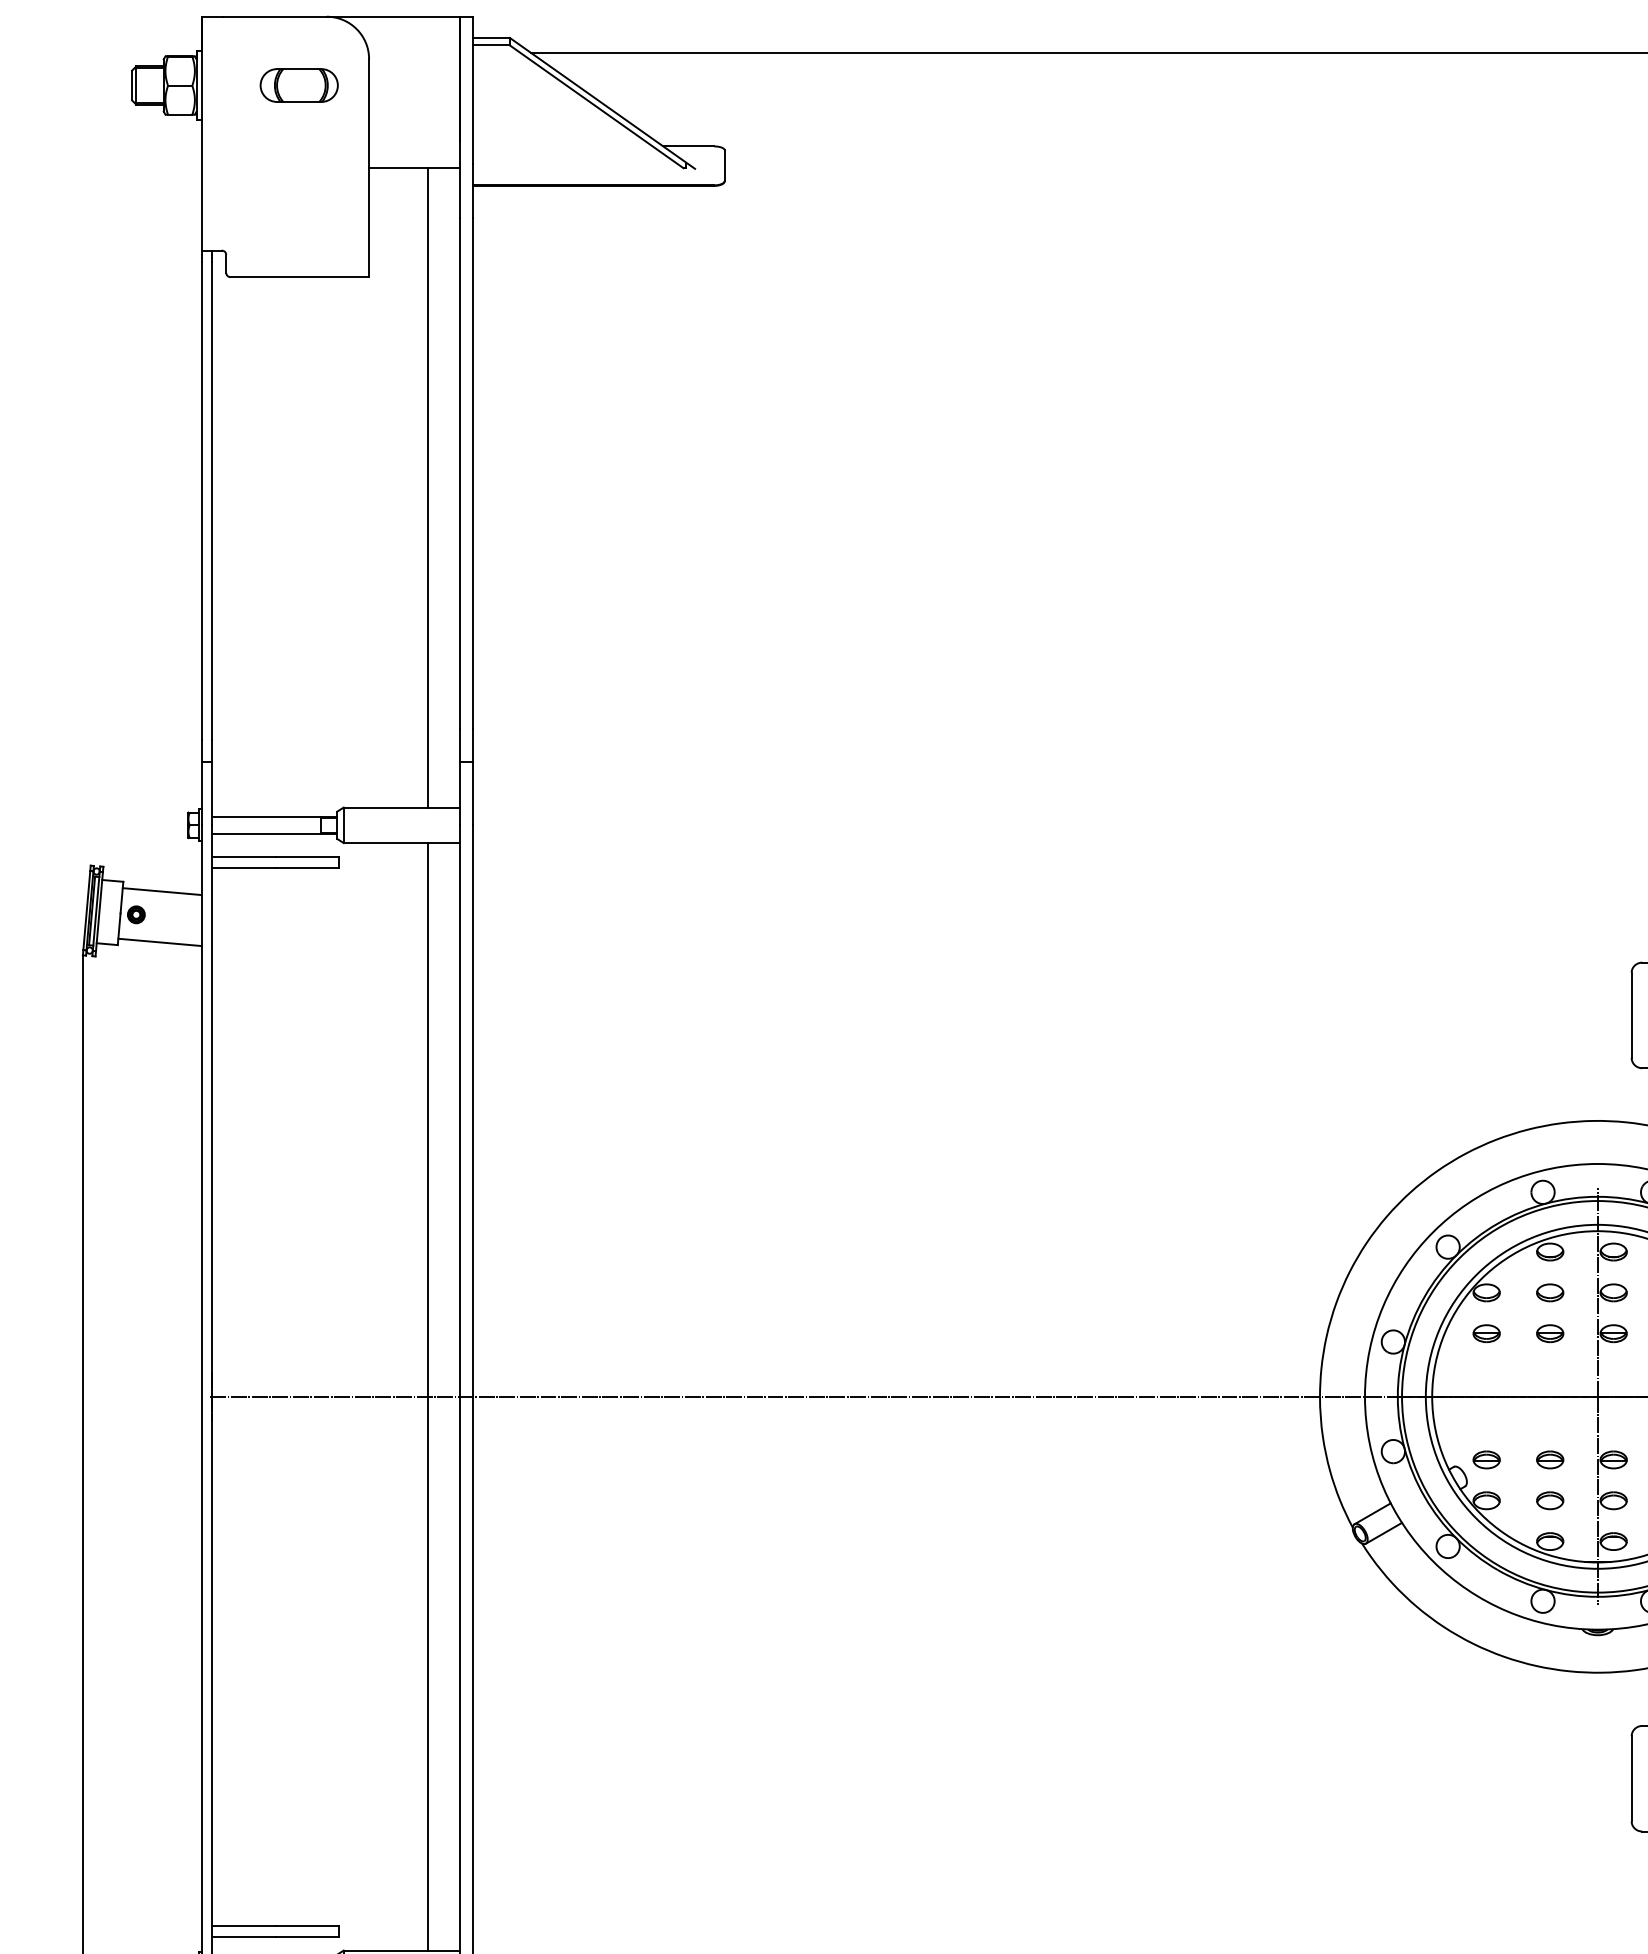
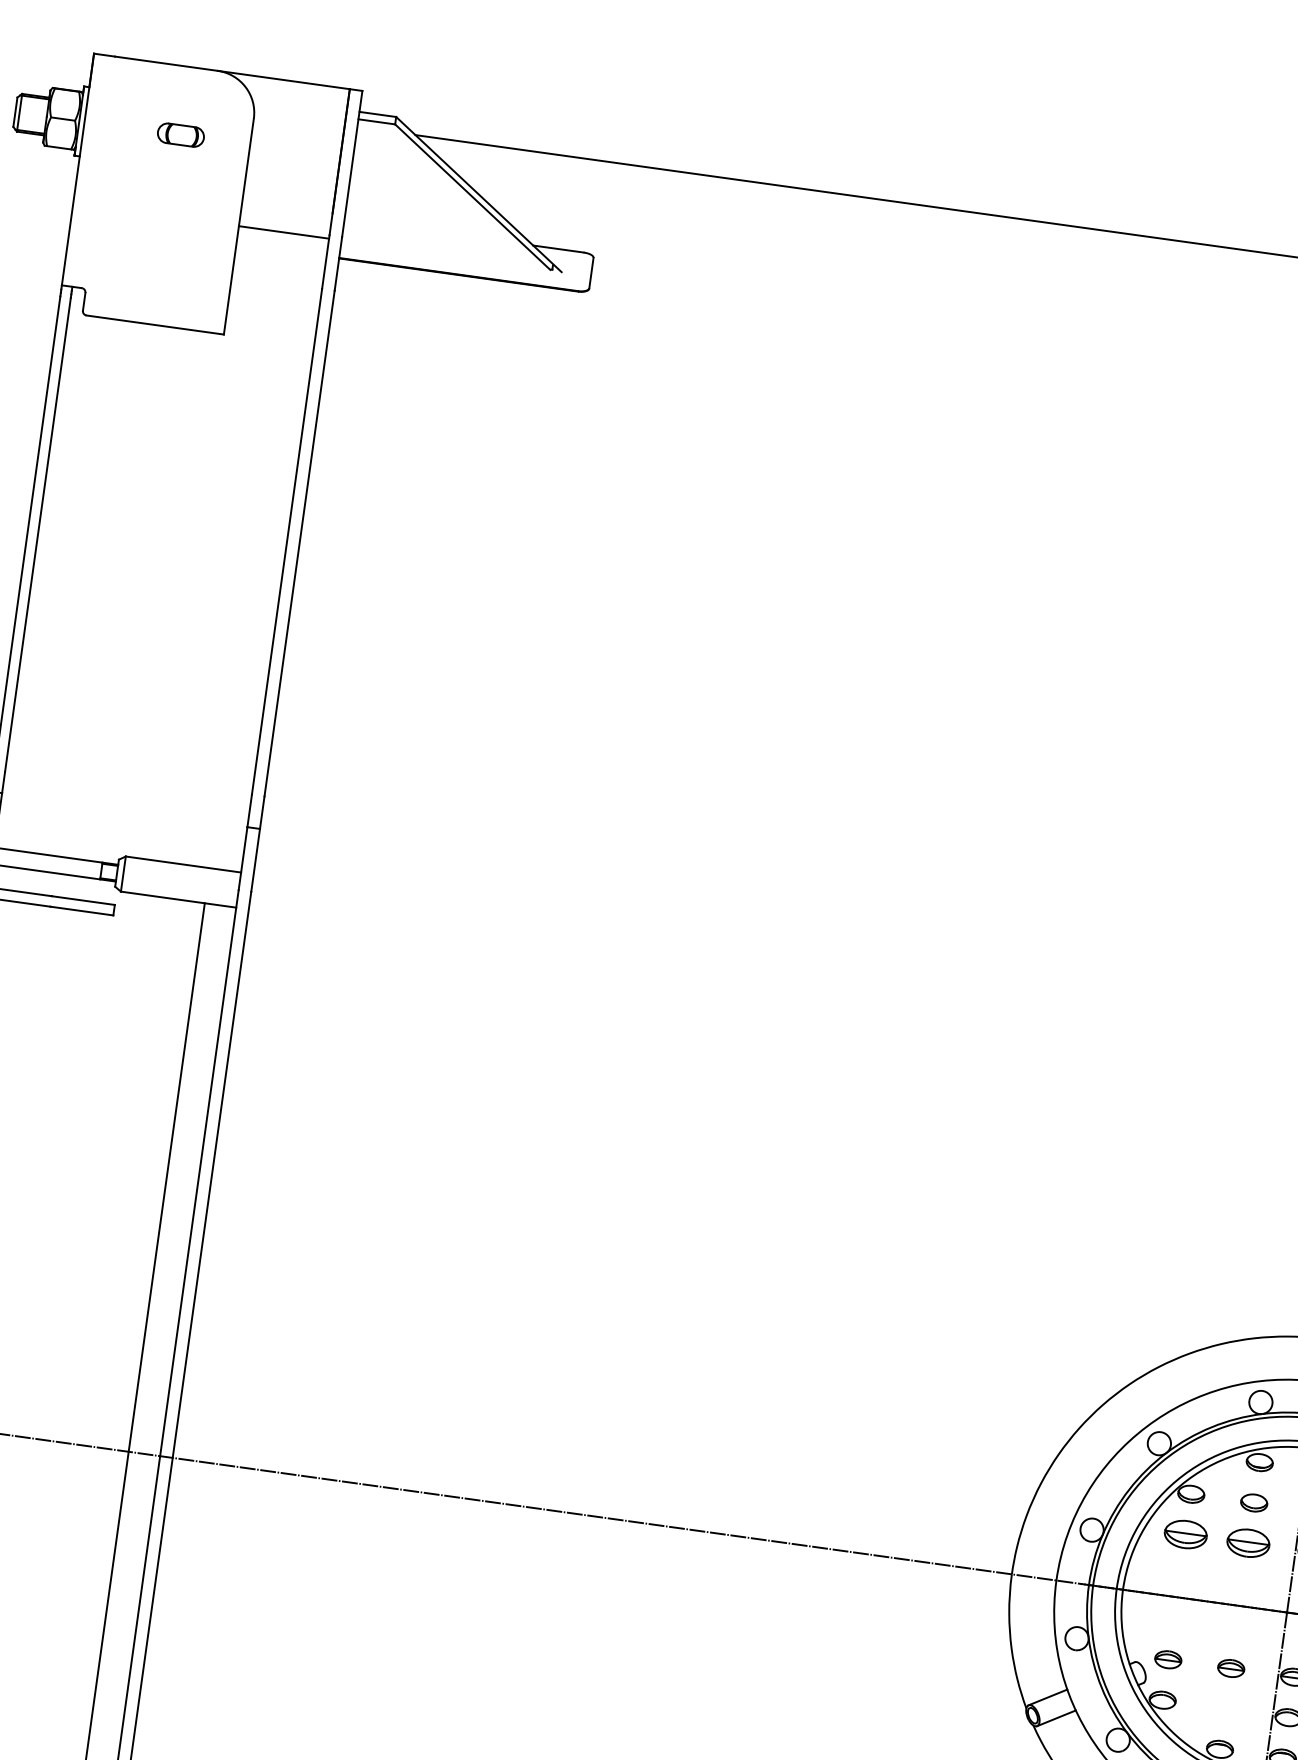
part: (298, 85) -> (180, 135), size x0.6
line: (428, 487) -> (253, 551), removed
part: (1486, 1333) -> (1185, 1534), size x1.6
part: (1550, 1333) -> (1248, 1543), size x1.6
part: (1550, 1500) -> (1225, 1708), removed

